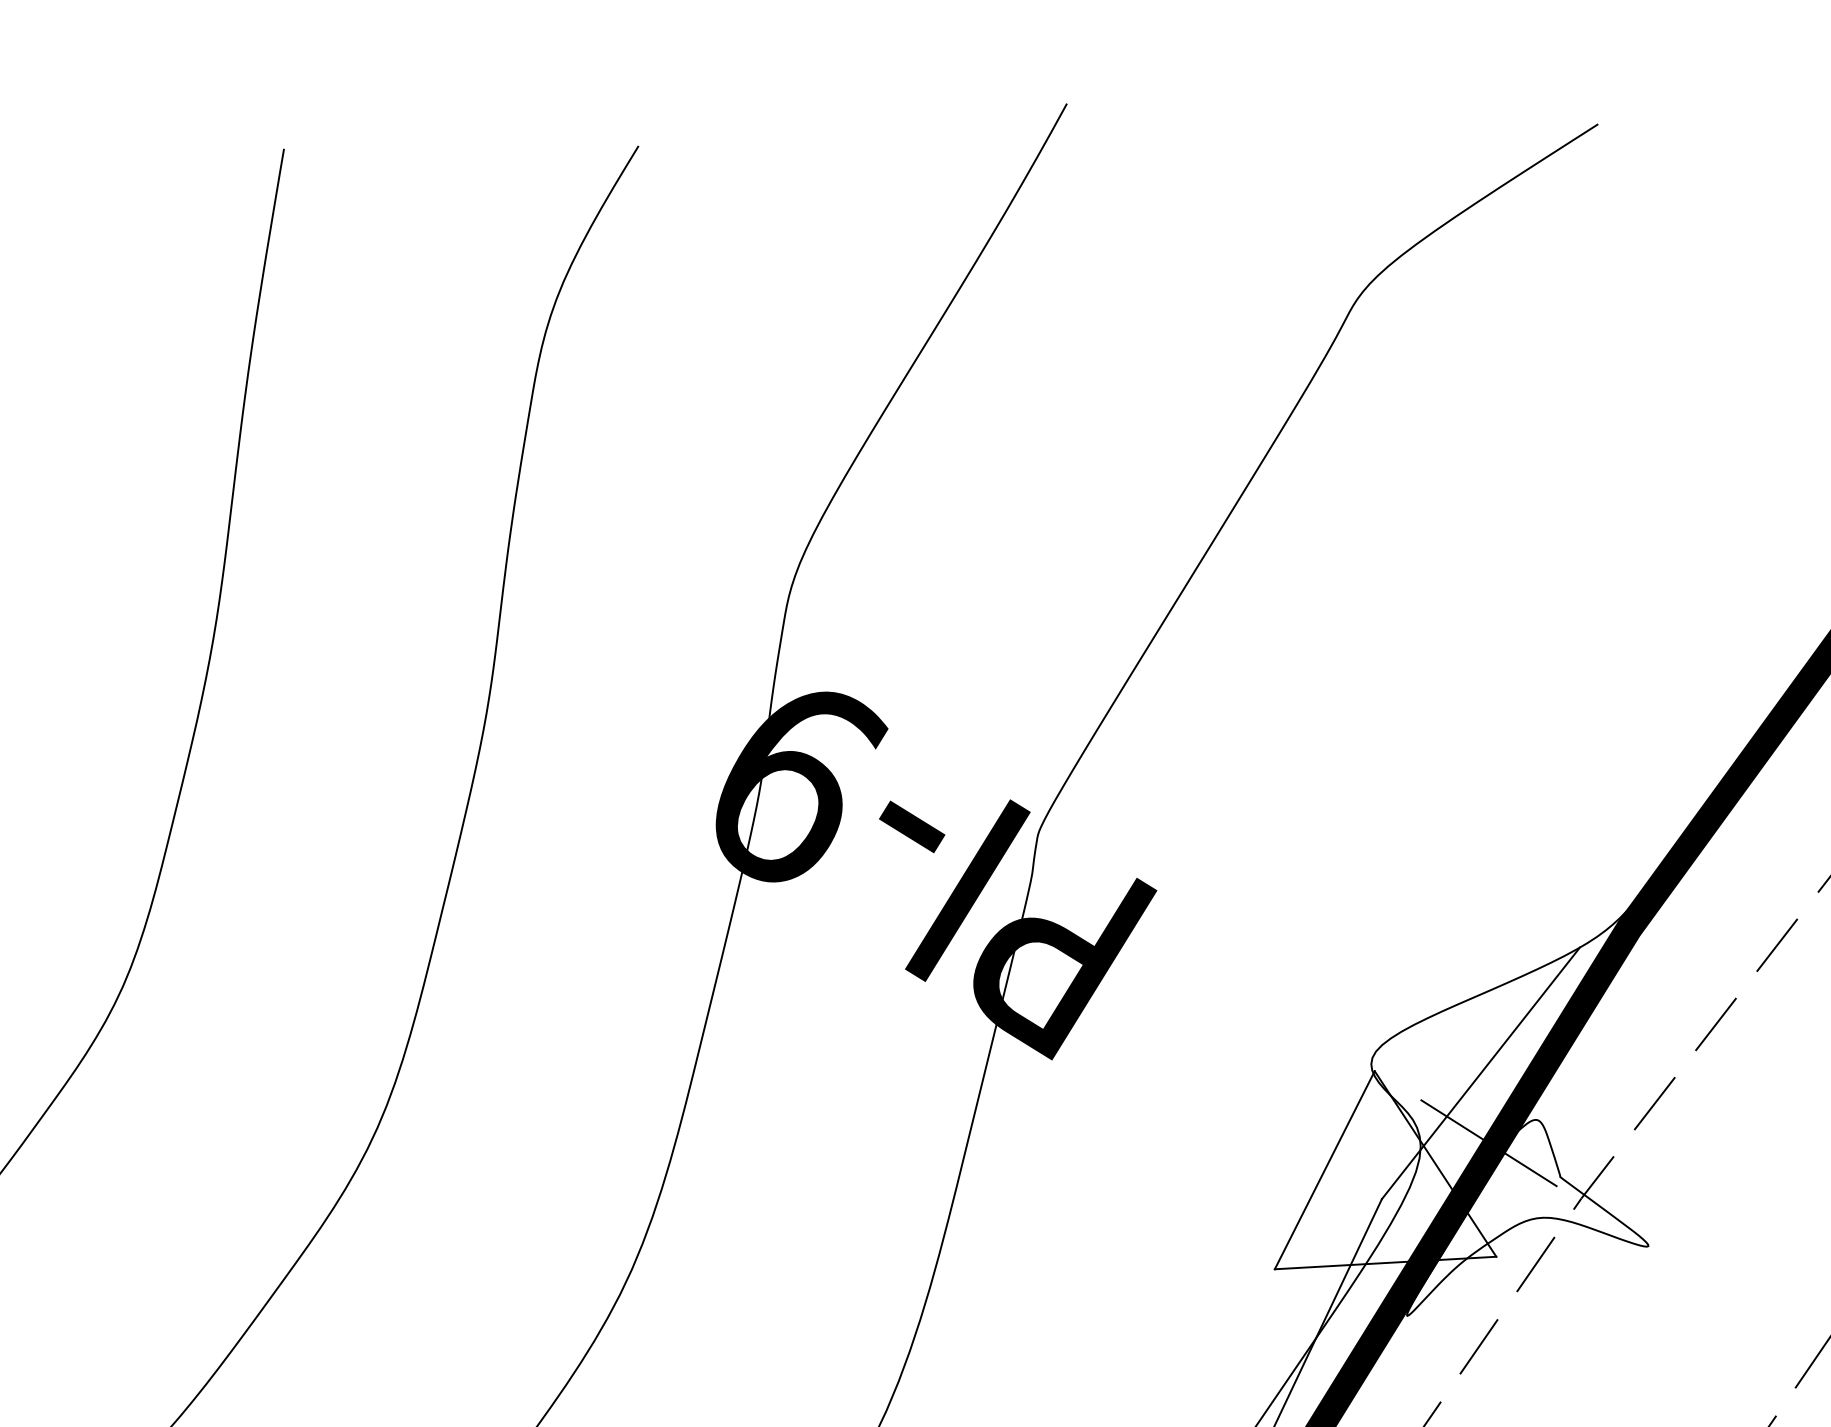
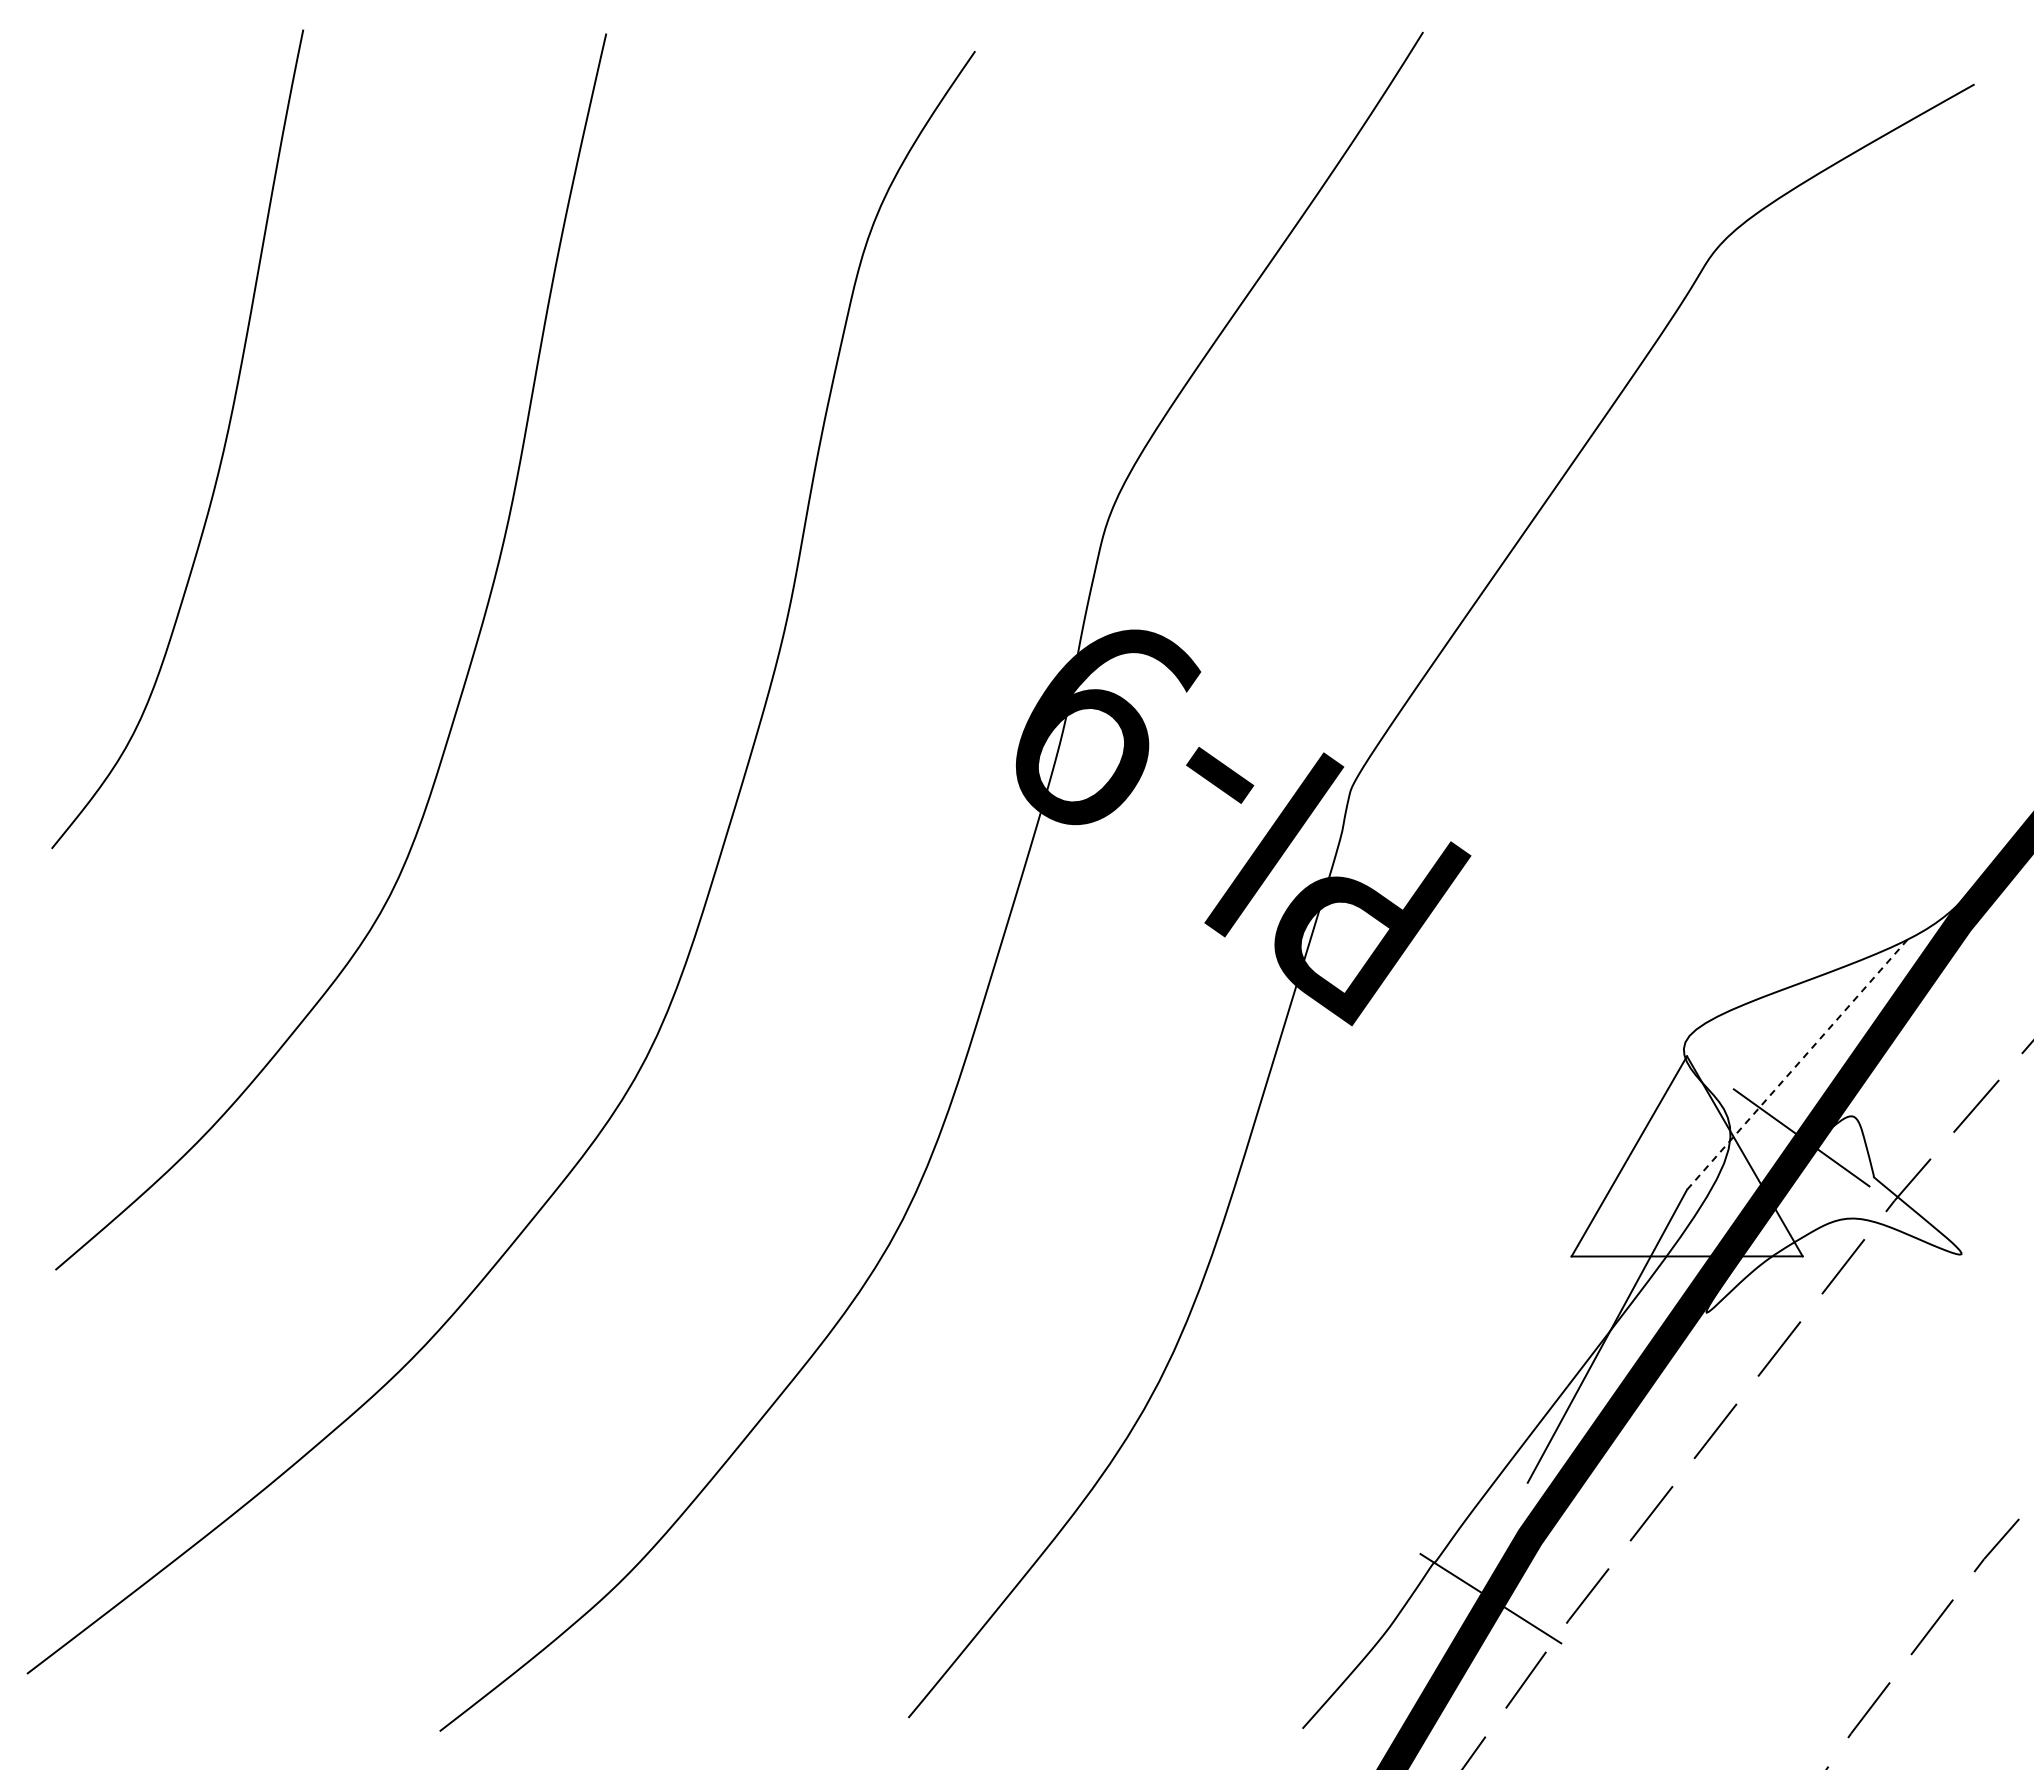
line: (1481, 1073) -> (1797, 1064), solid -> dashed

